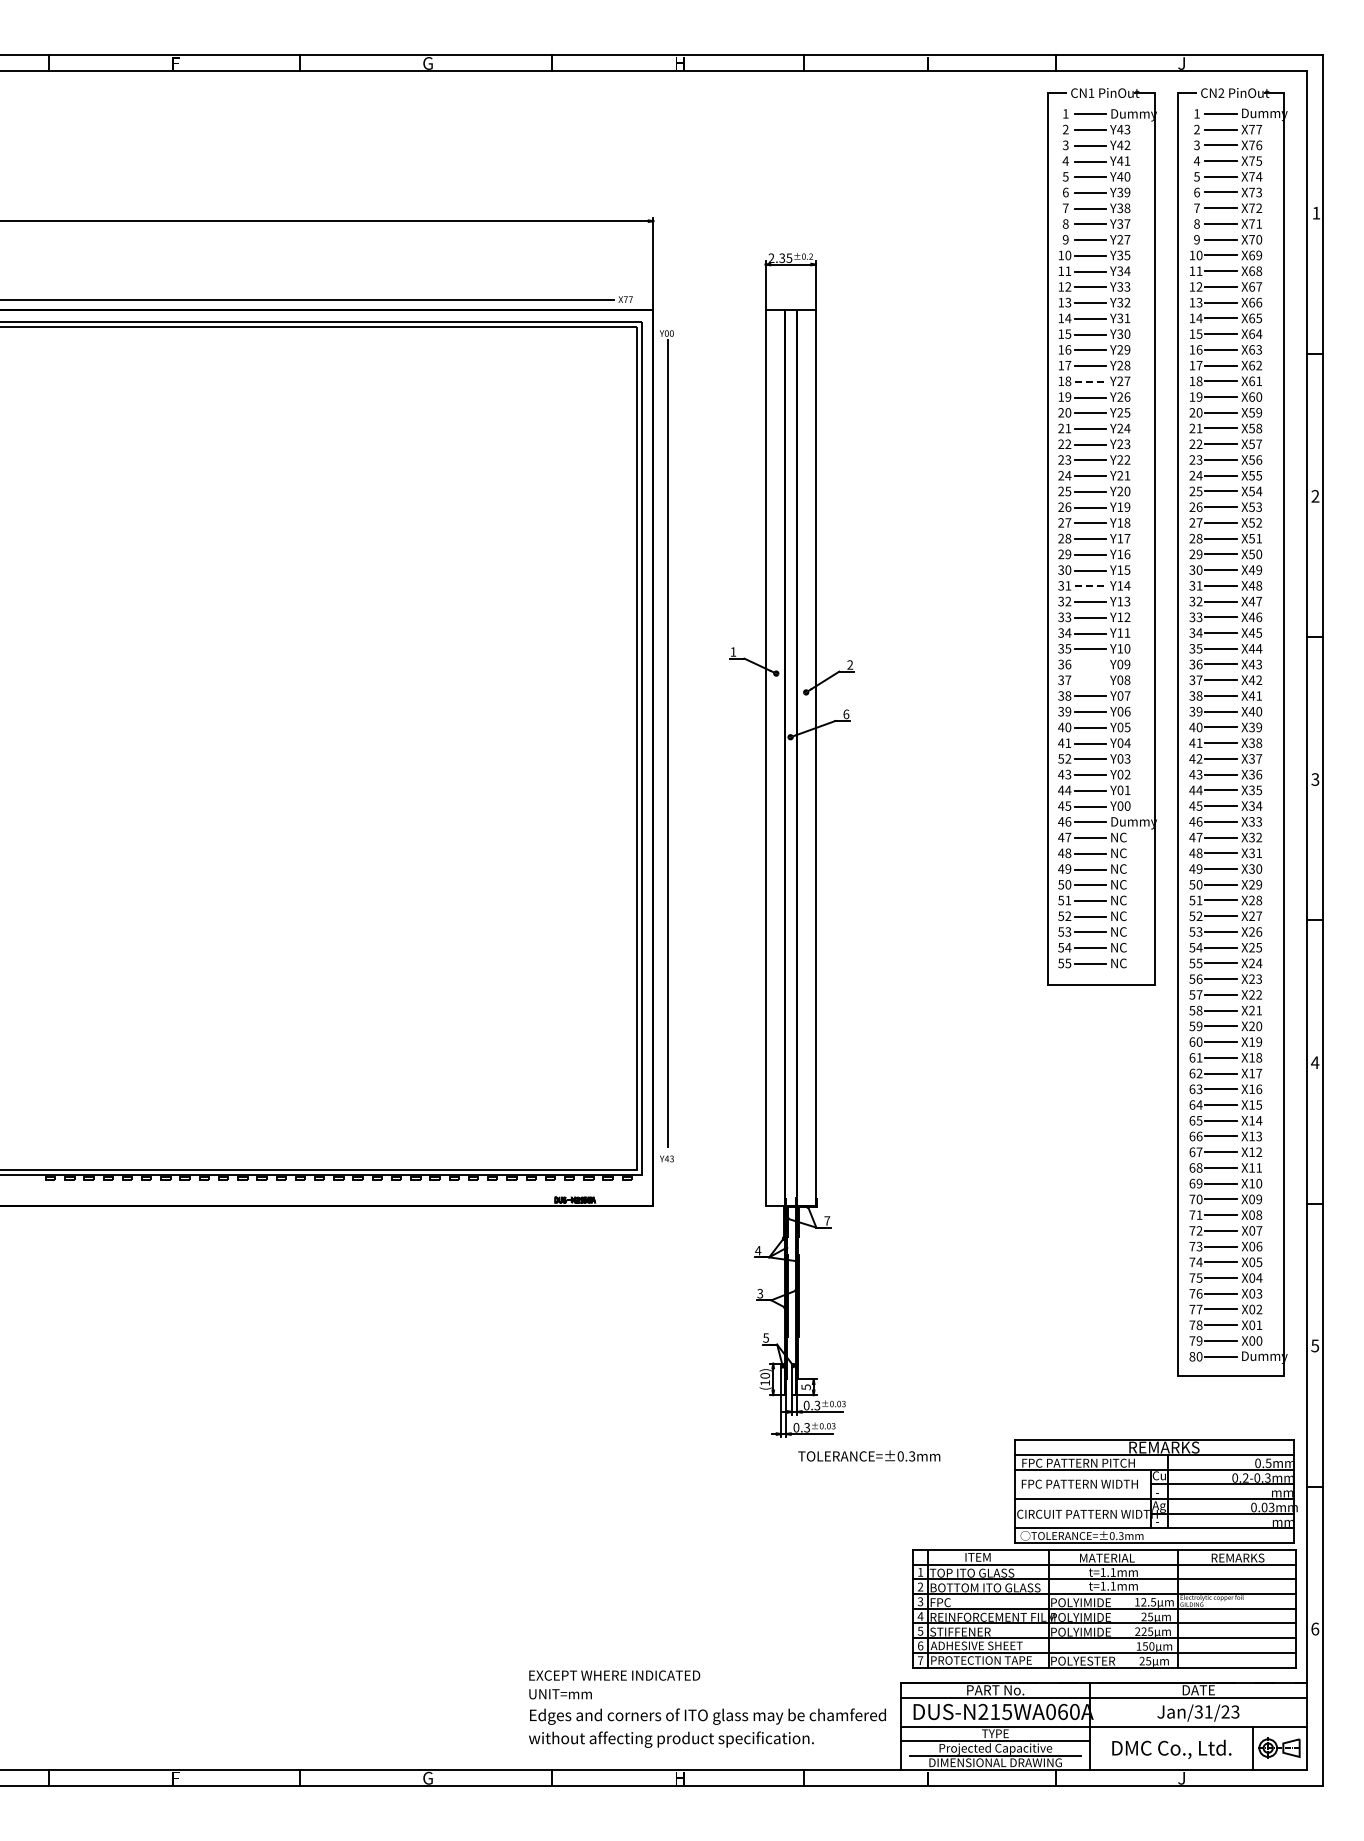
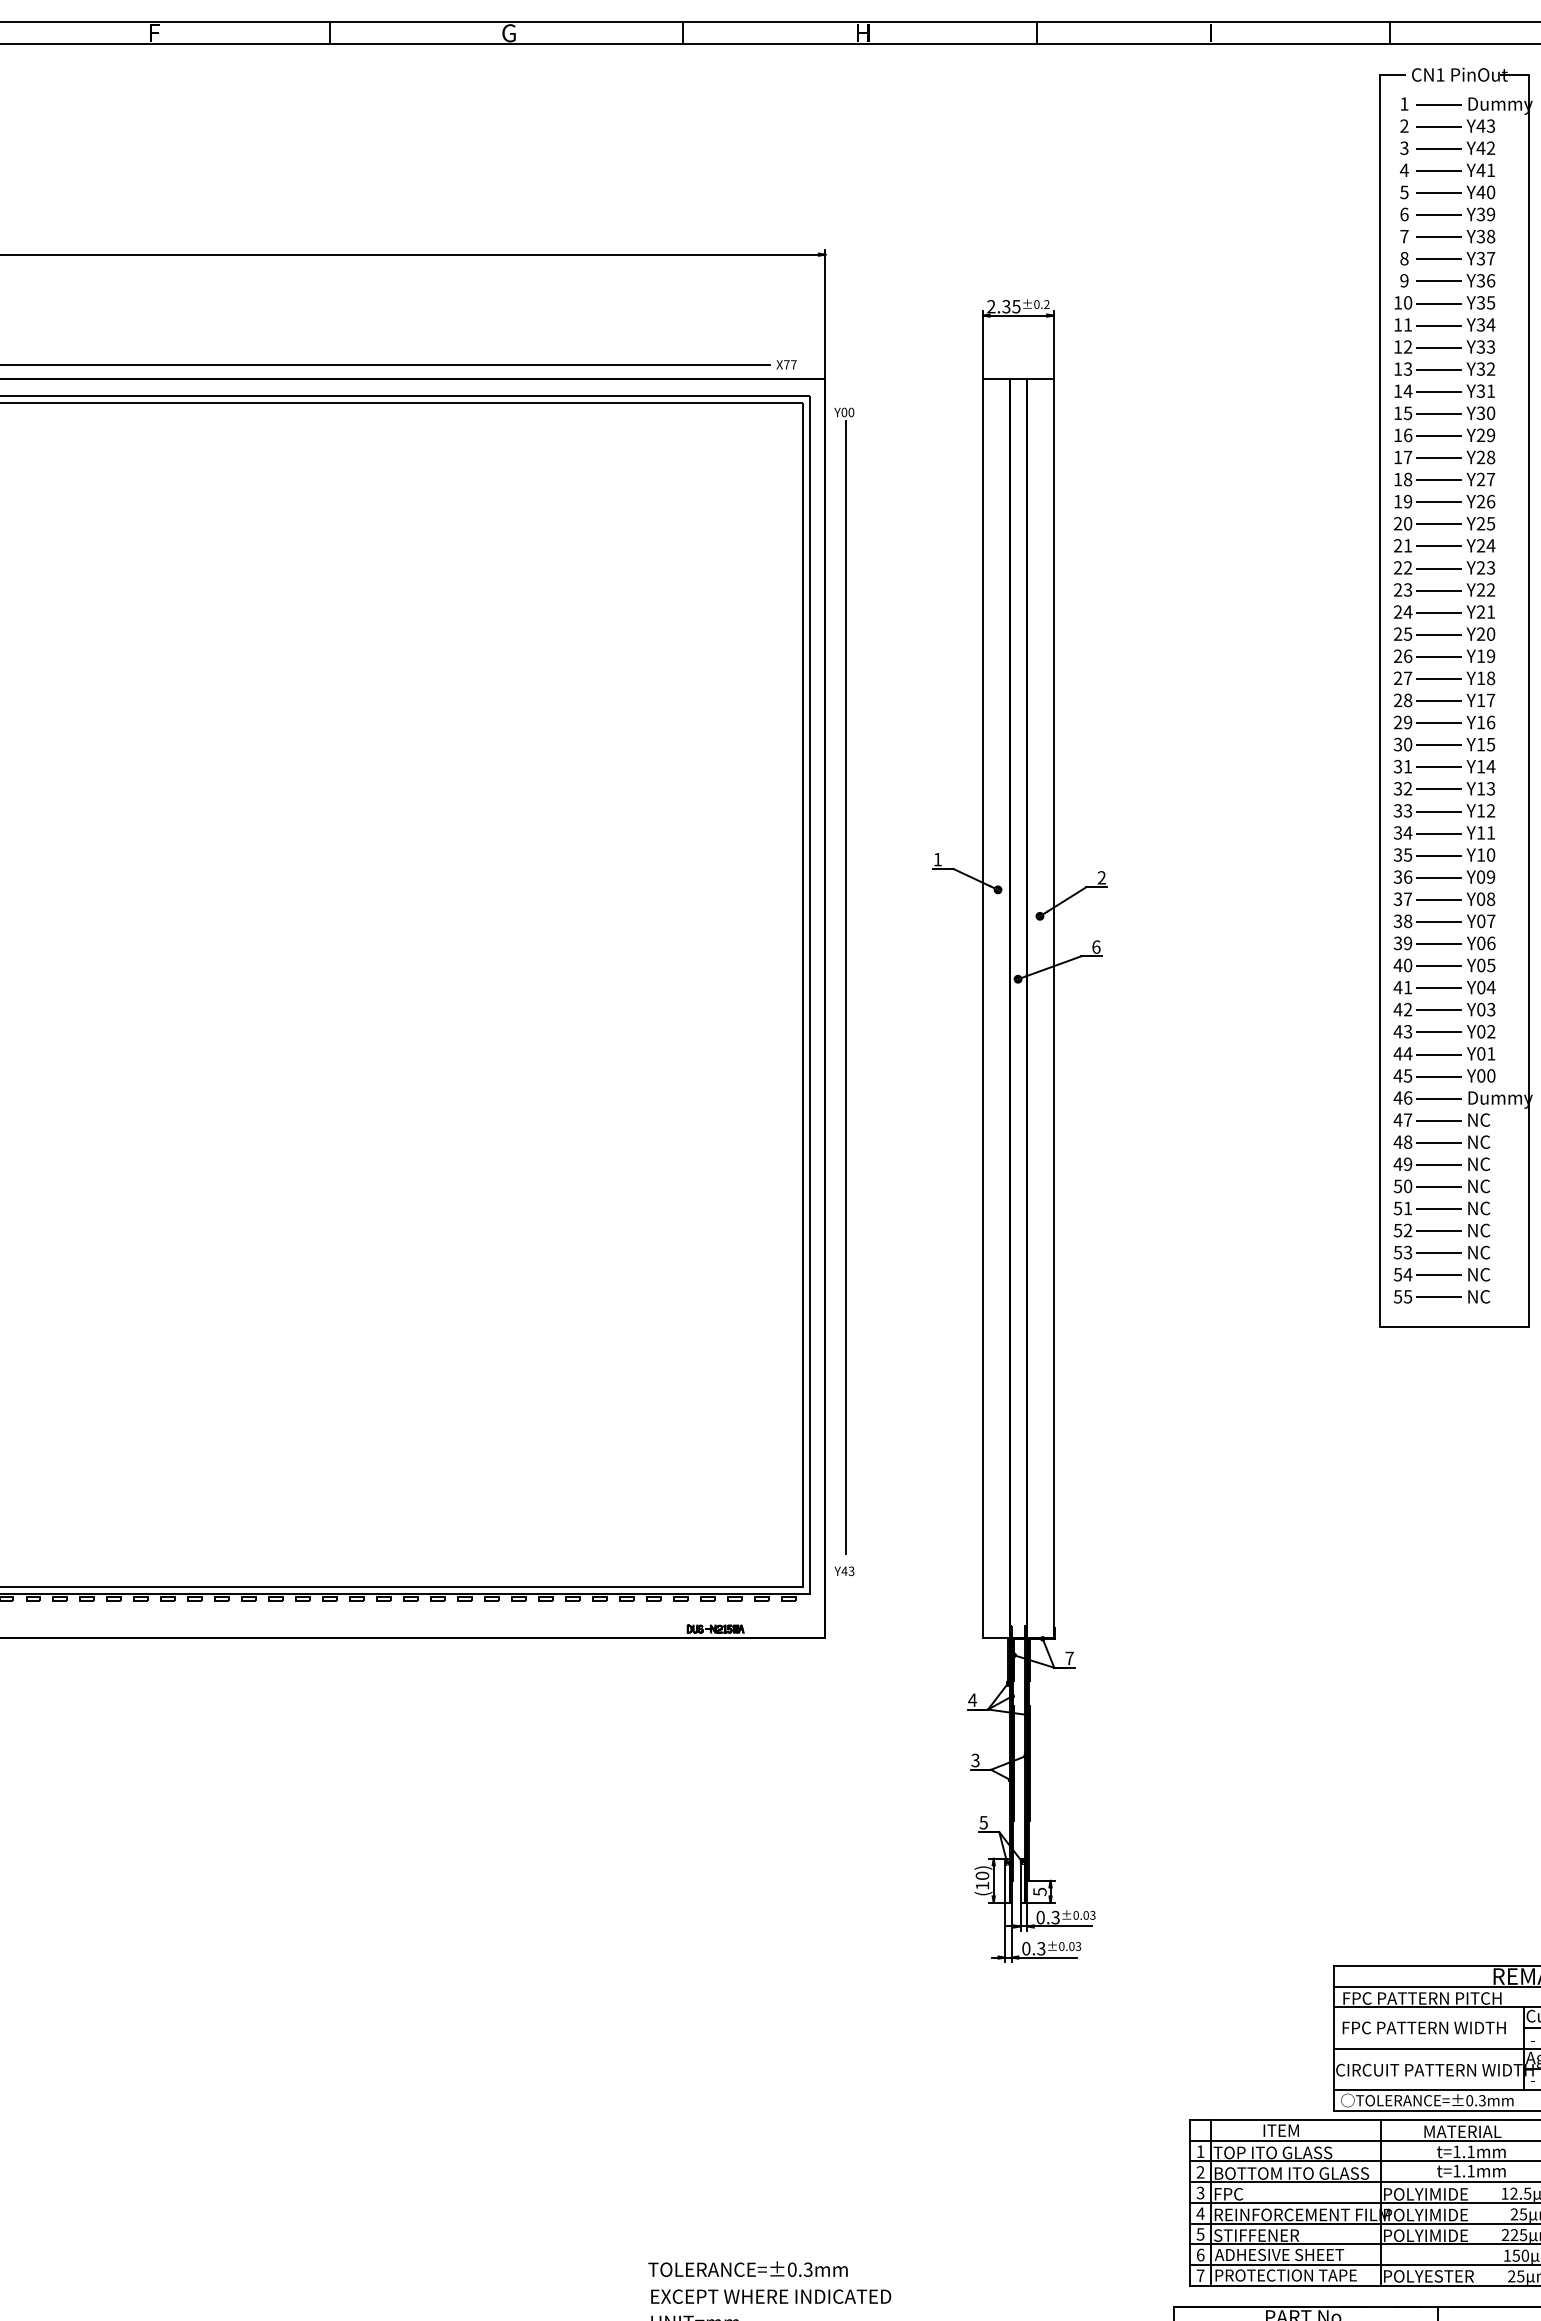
text: (1123, 239) -> (1485, 280), Y27 -> Y36
line: (1090, 381) -> (1439, 479), dashed -> solid
line: (1090, 586) -> (1439, 767), dashed -> solid
line: (1089, 665) -> (1437, 878), added
line: (1089, 680) -> (1437, 899), added
text: (1061, 758) -> (1398, 1009), 52 -> 42
text: (869, 1455) -> (748, 2268), moved

